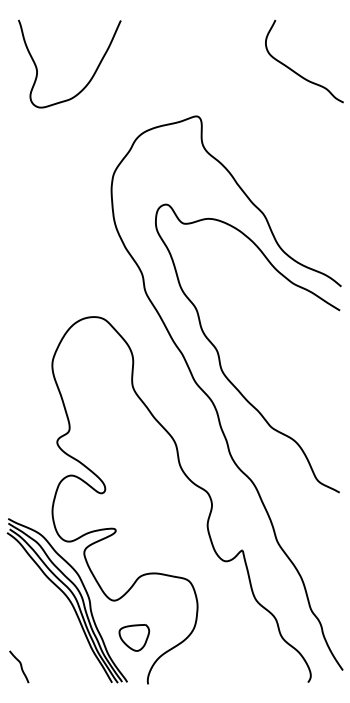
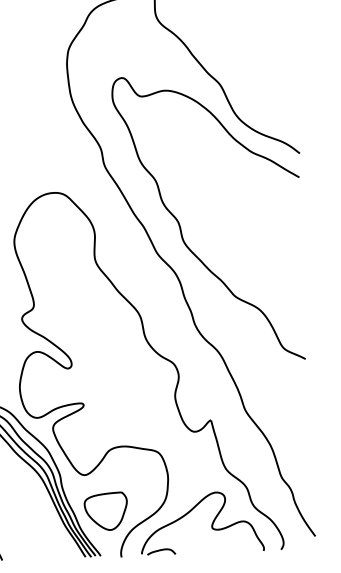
part: (134, 637) -> (106, 511), size x1.43
part: (239, 653) -> (211, 523), added

